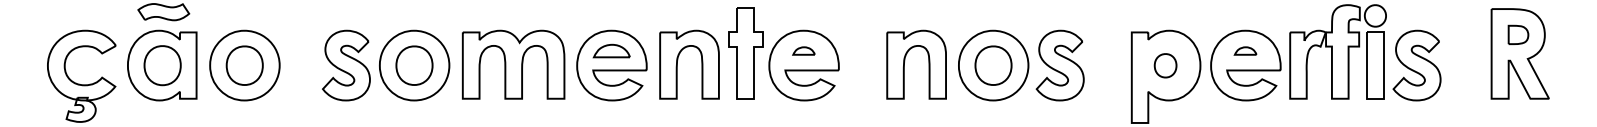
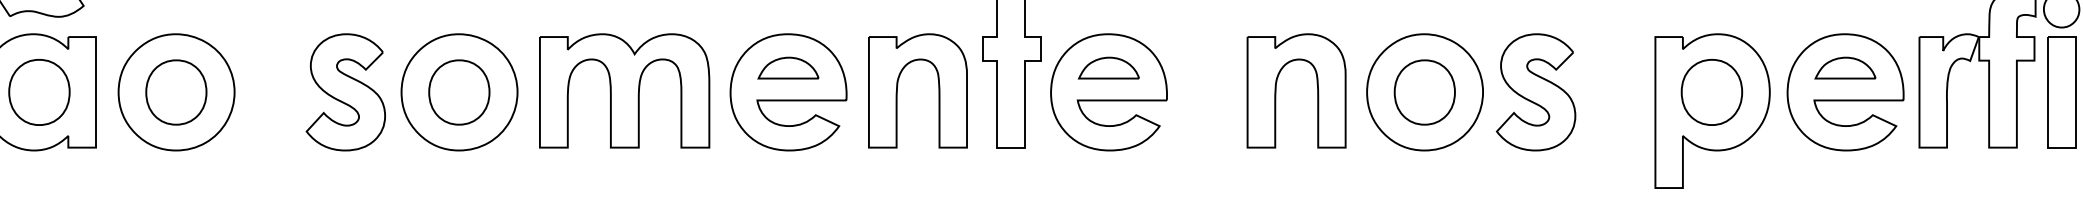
part: (803, 50) -> (1107, 67), size x1.67
part: (1245, 50) -> (1844, 67), size x1.67
part: (1165, 65) -> (1711, 92), size x1.67

